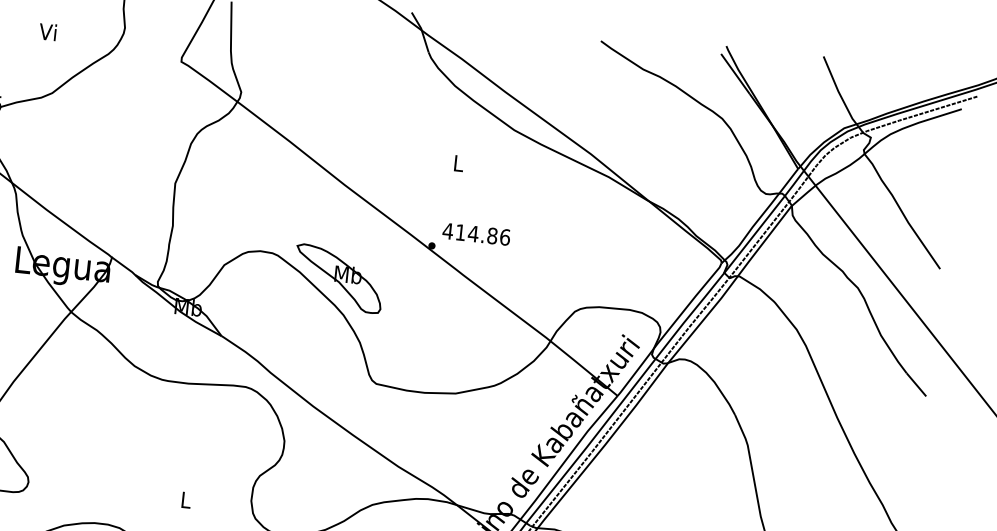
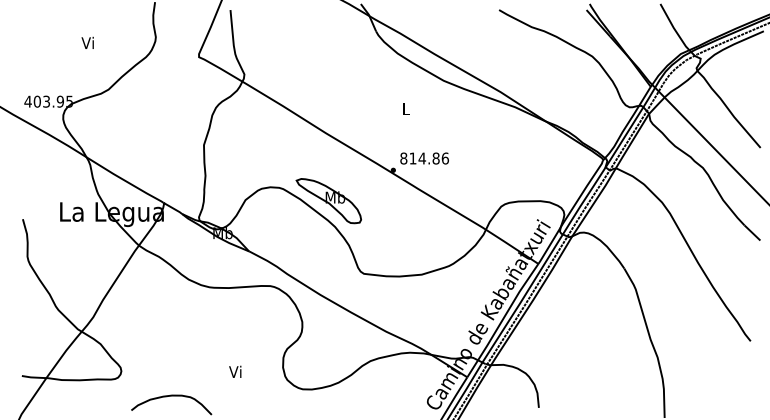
text: (47, 31) -> (87, 42), moved
text: (447, 231) -> (403, 158), 414.86 -> 814.86
text: (185, 499) -> (235, 371), L -> Vi

